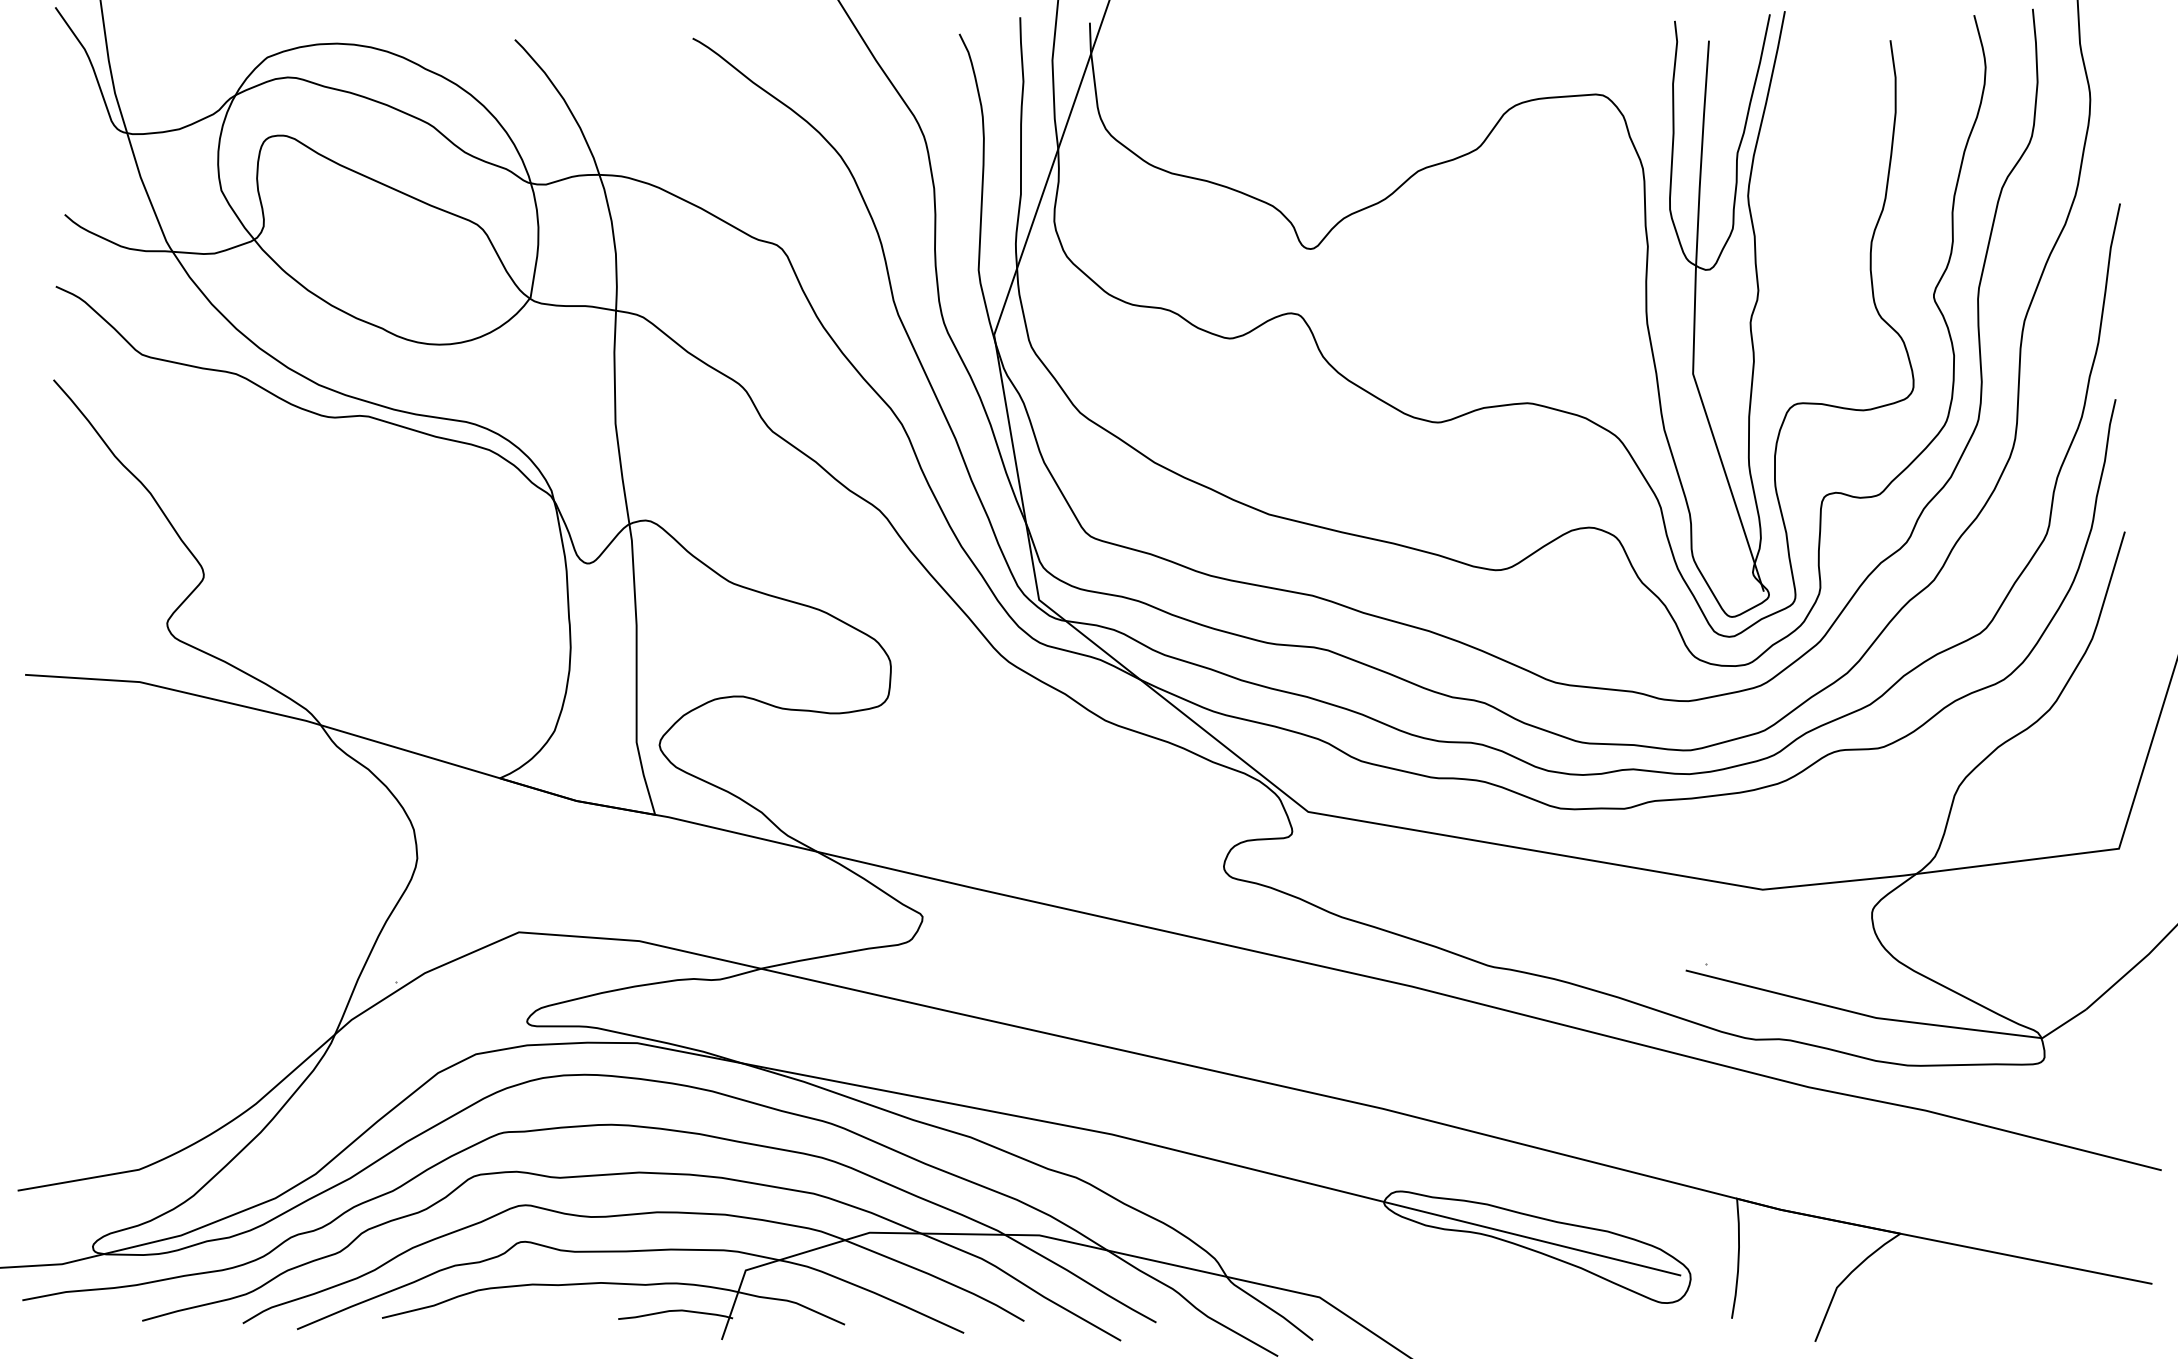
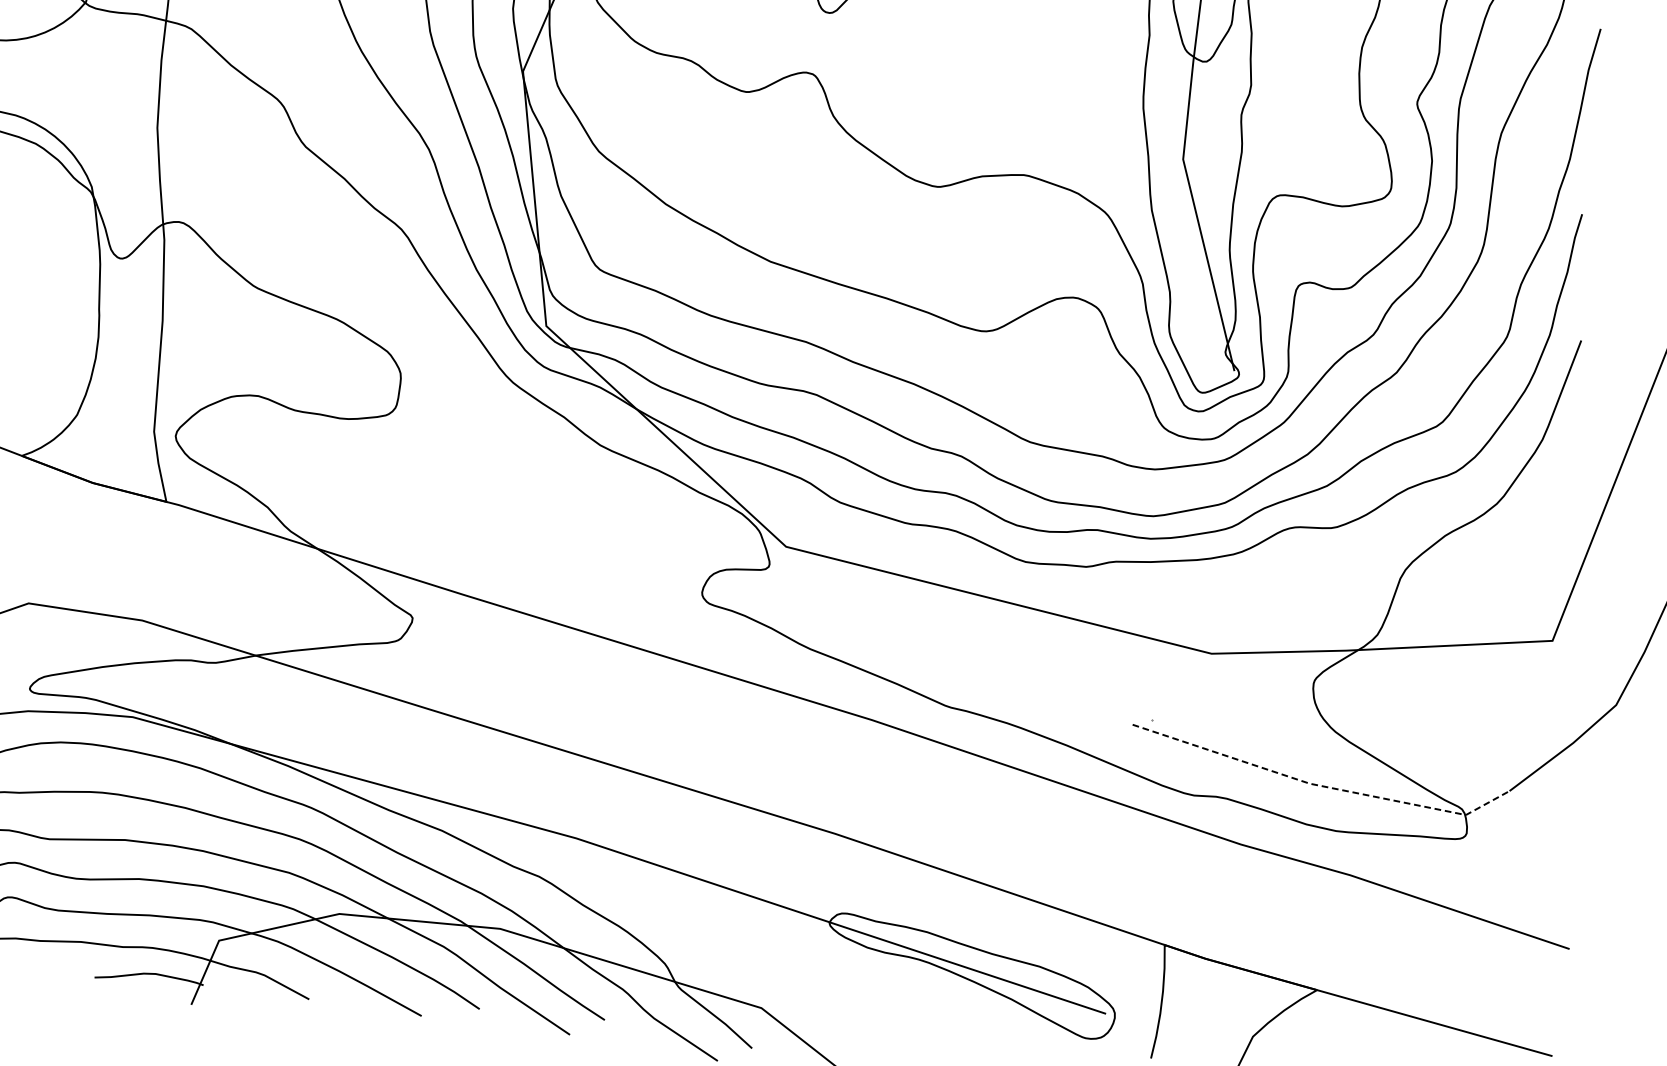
line: (1888, 1019) -> (1321, 786), solid -> dashed

